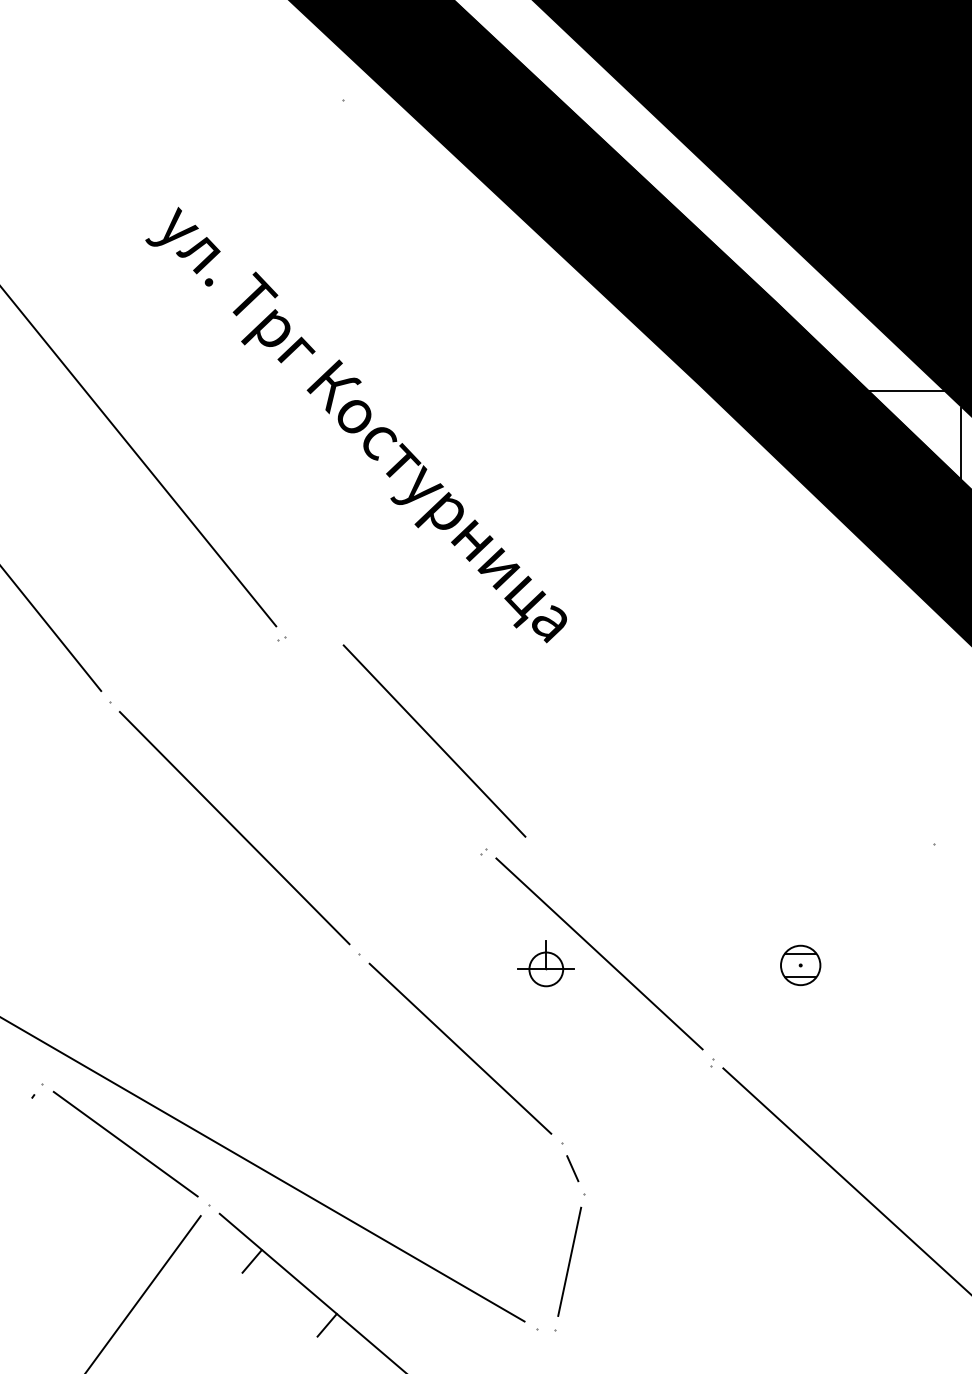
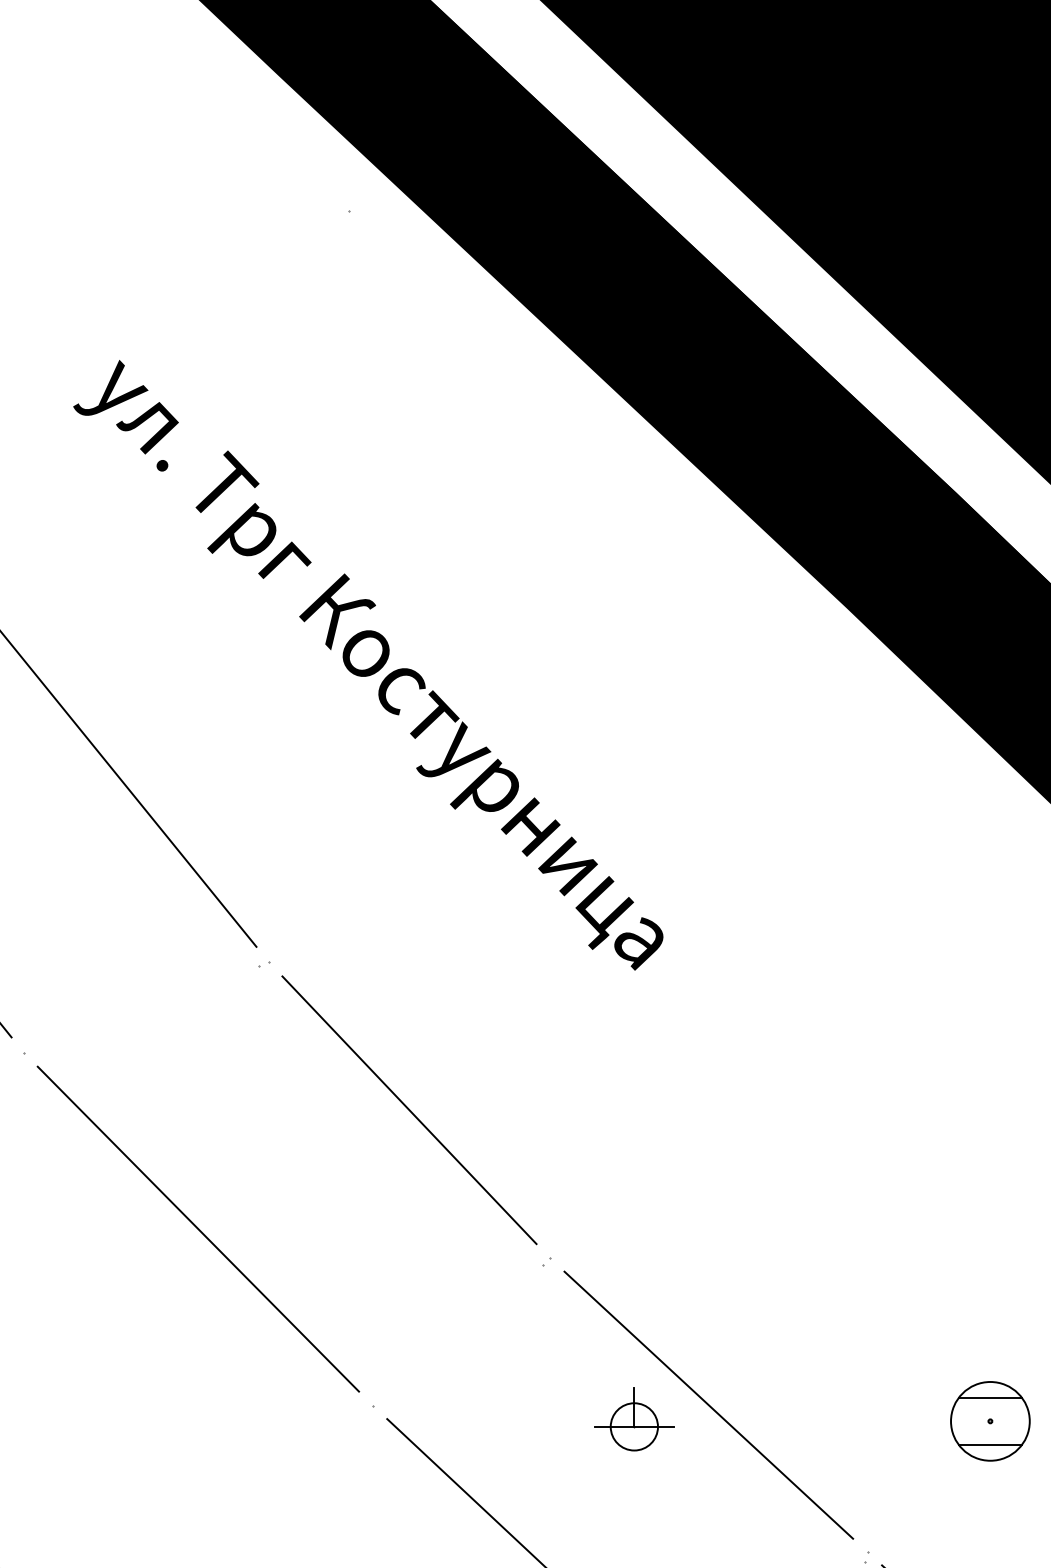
line: (434, 740) -> (409, 1109), moved
part: (800, 965) -> (990, 1421), size x1.43

